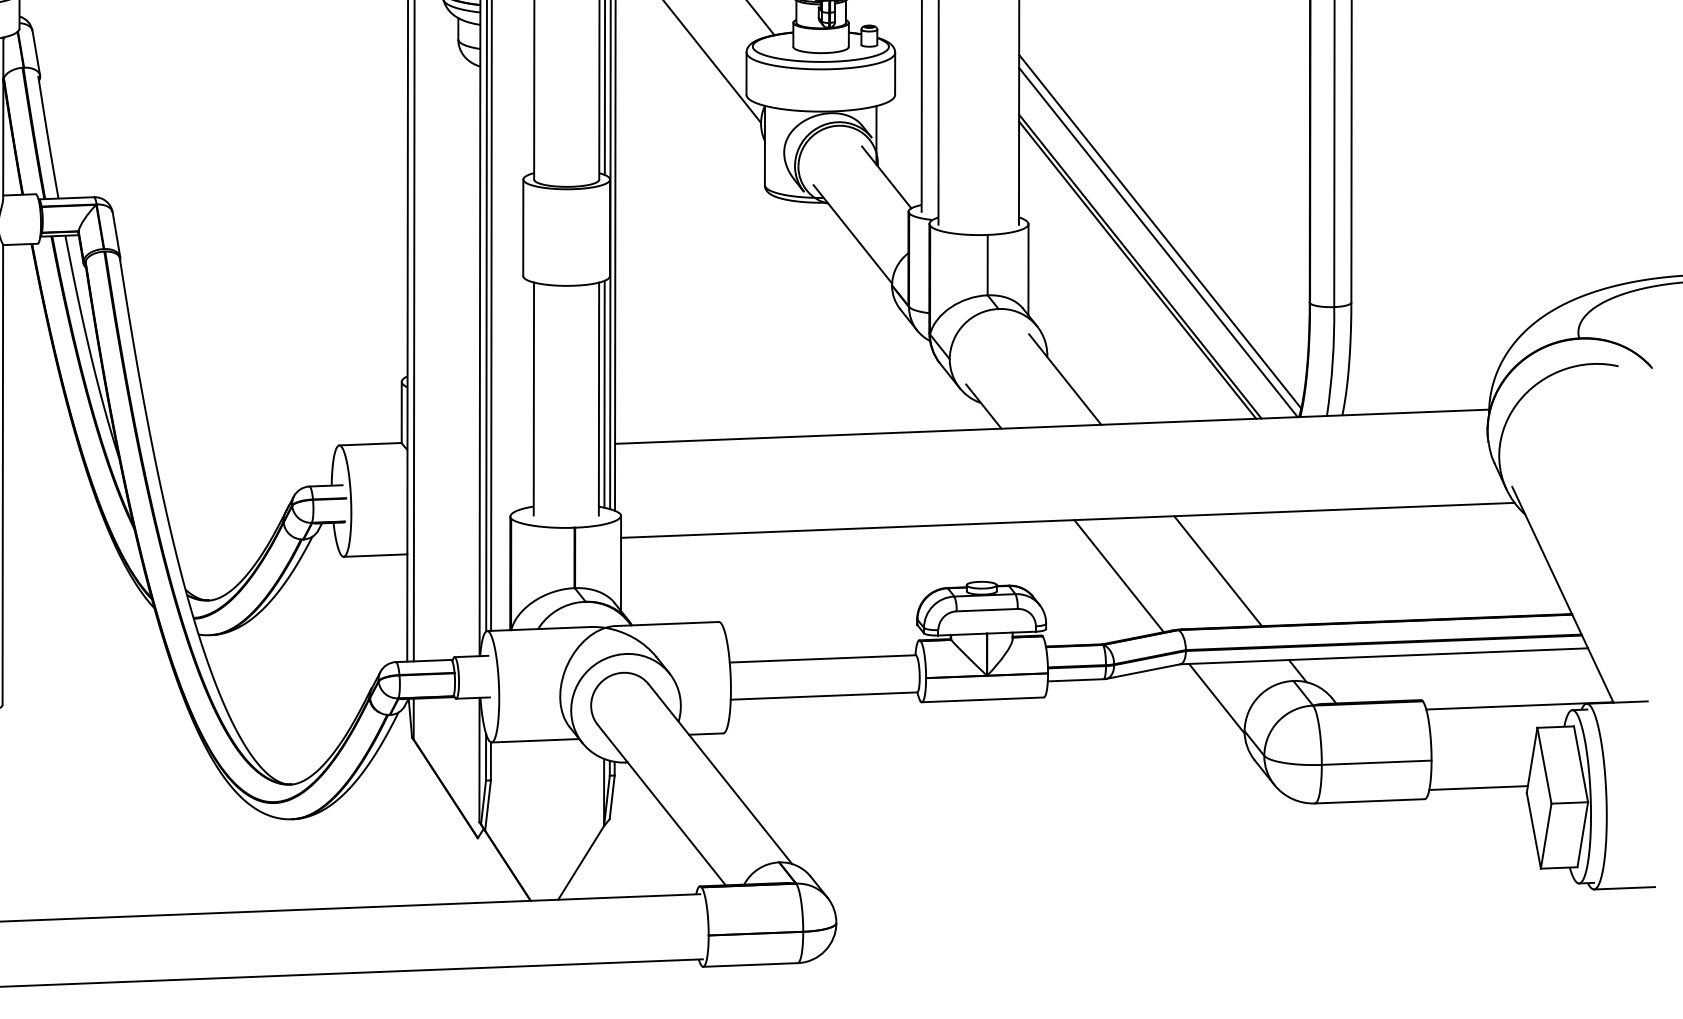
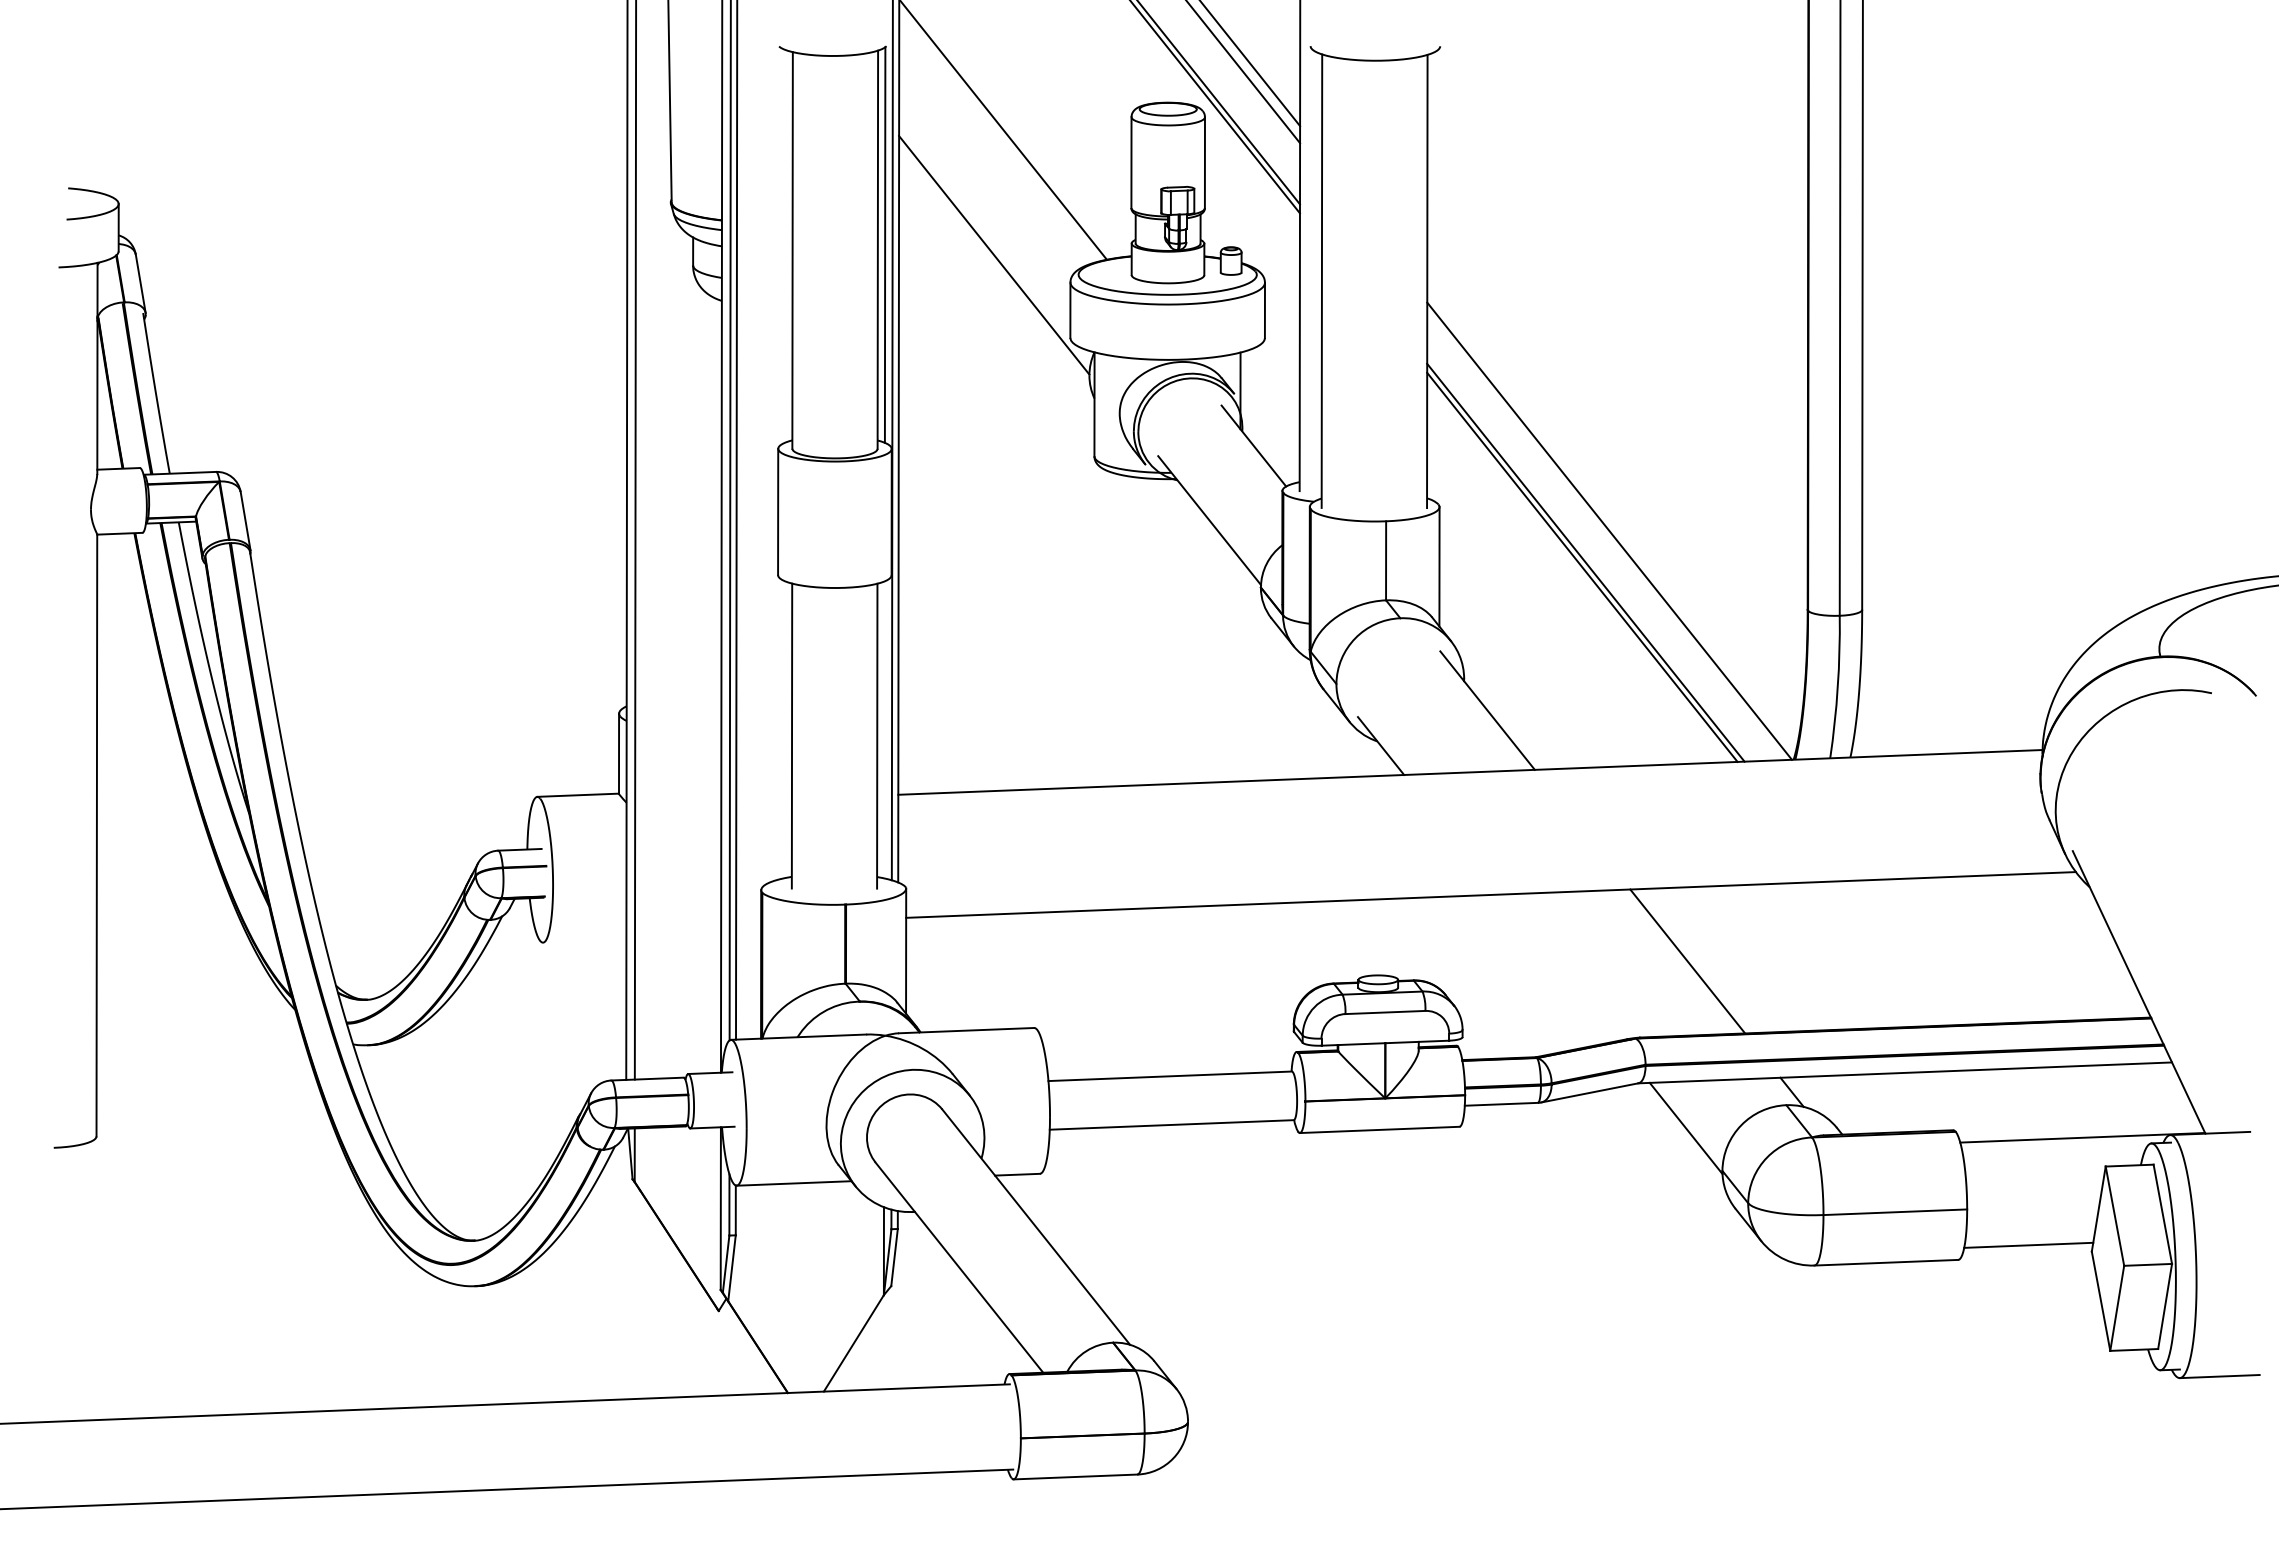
line: (1159, 231) -> (1611, 516), removed
line: (604, 393) -> (884, 729), removed
line: (375, 555) -> (584, 940), removed
line: (1118, 575) -> (1557, 967), removed

